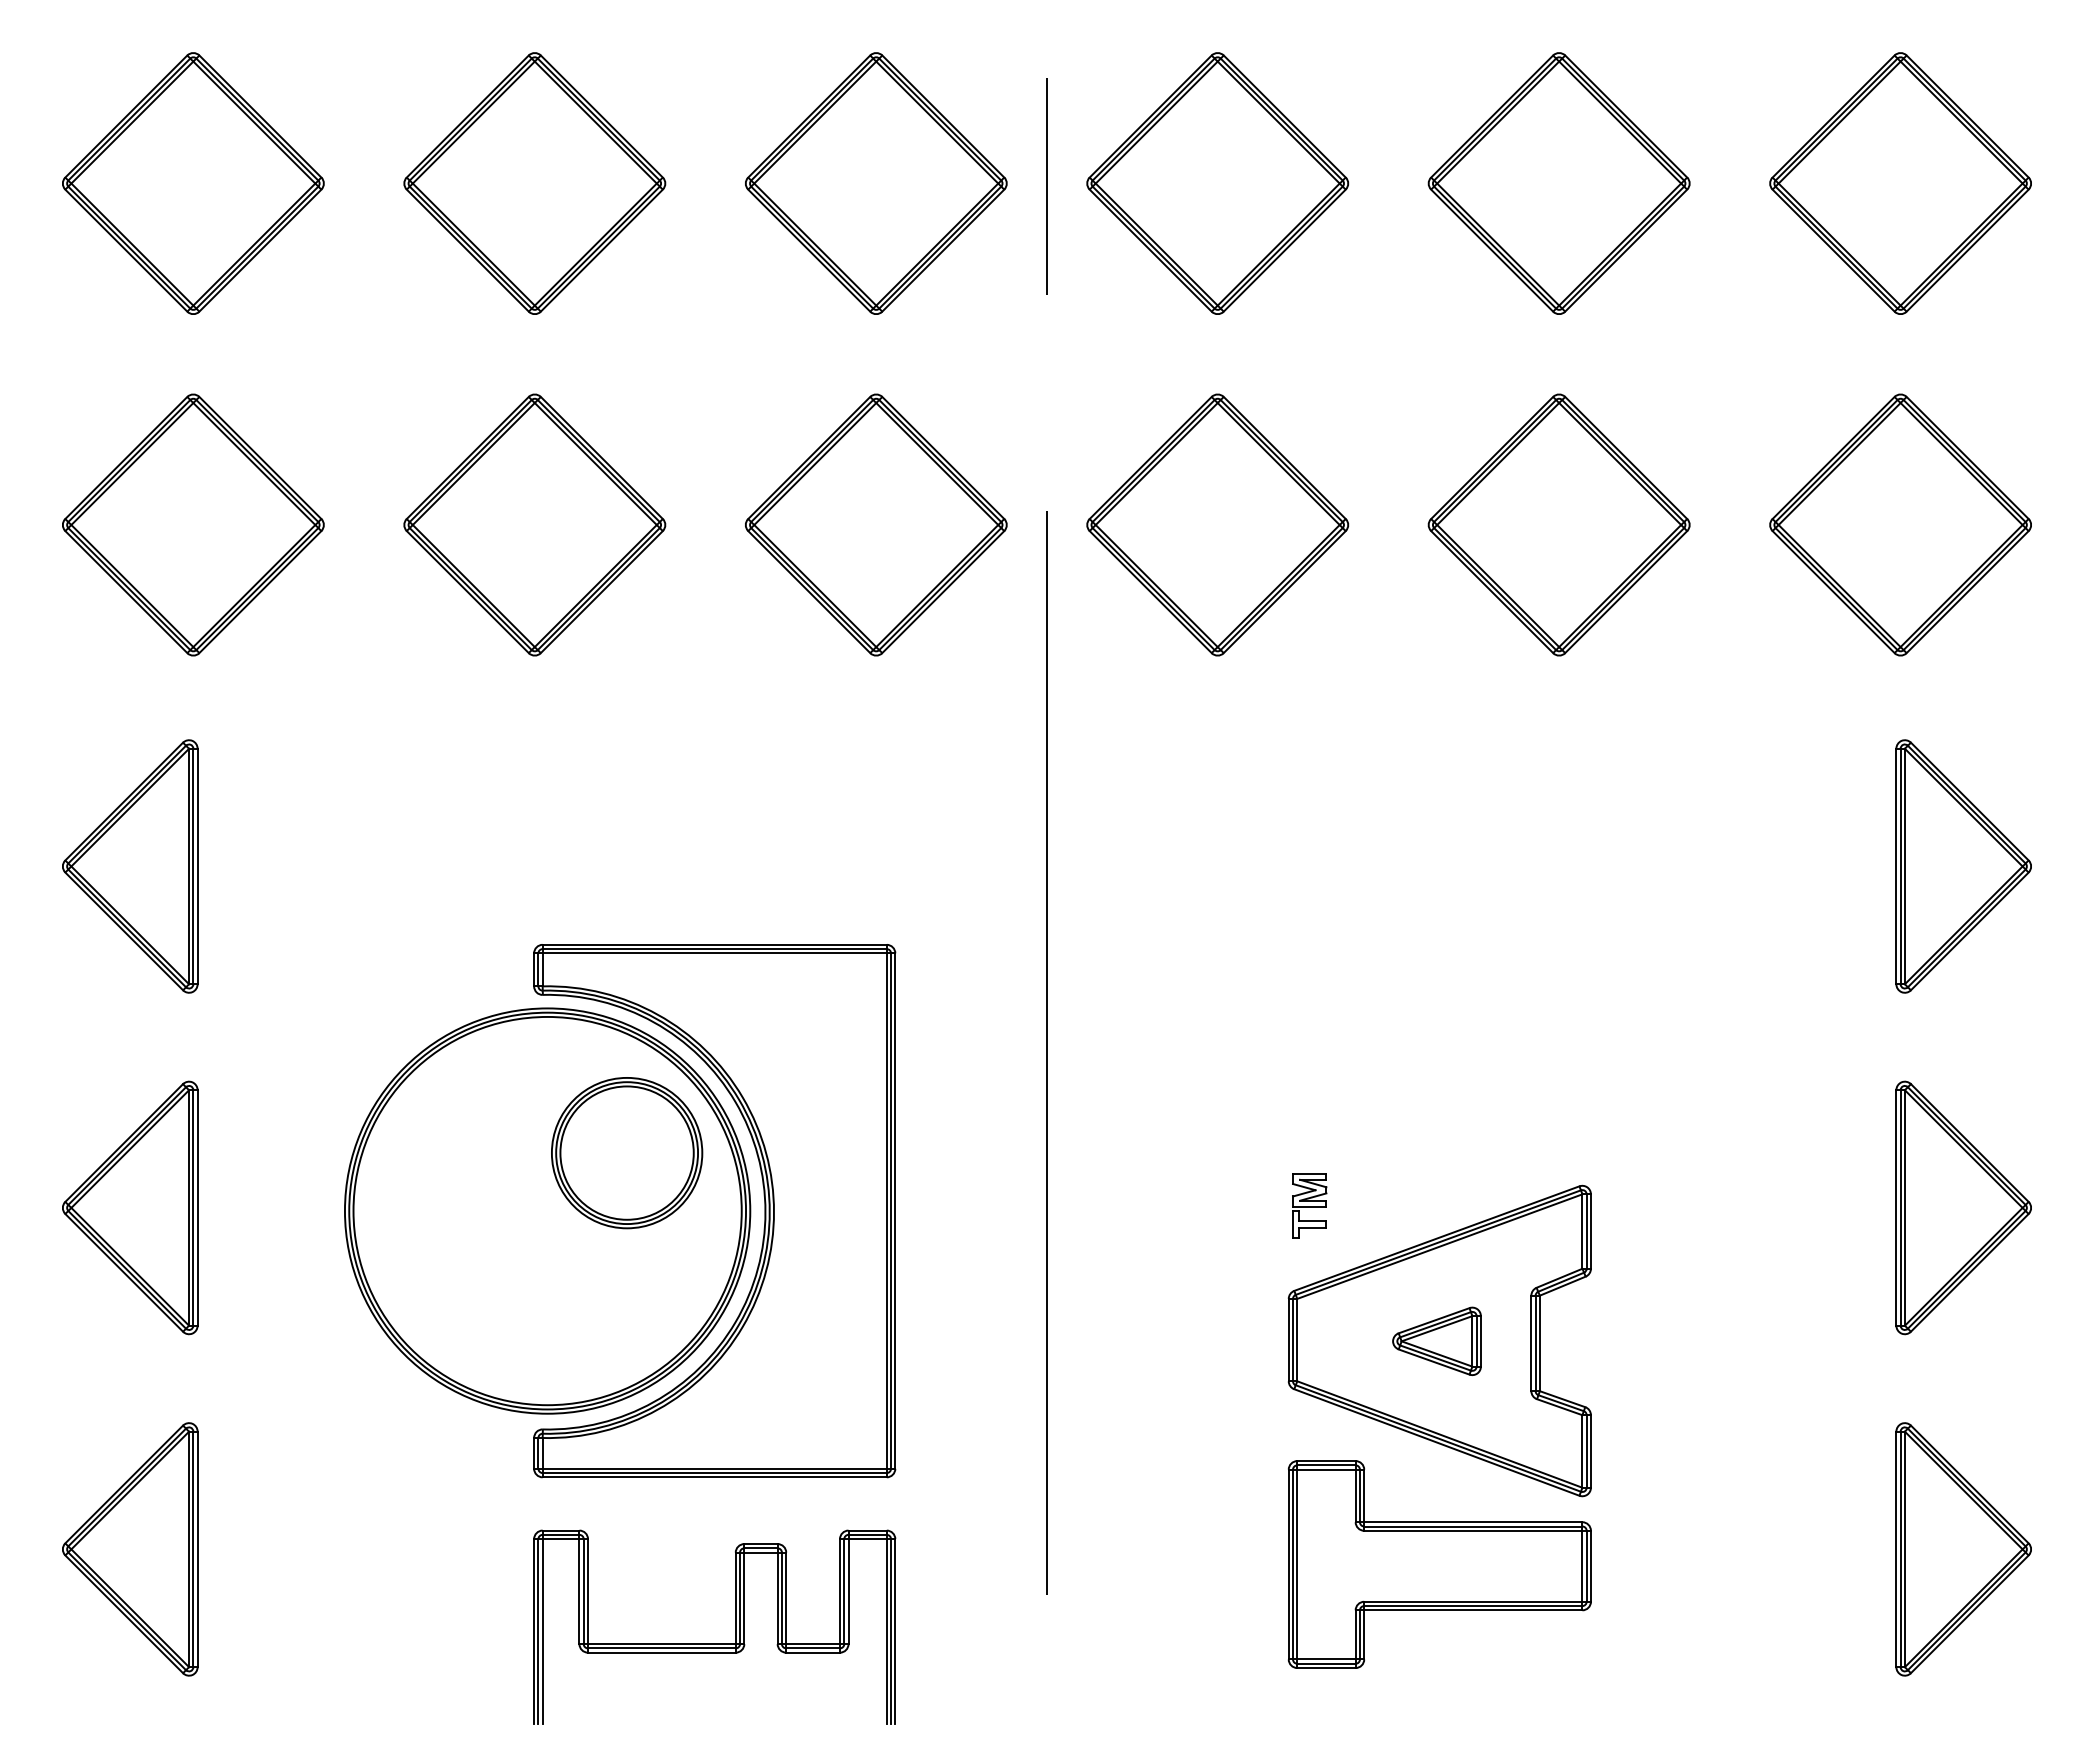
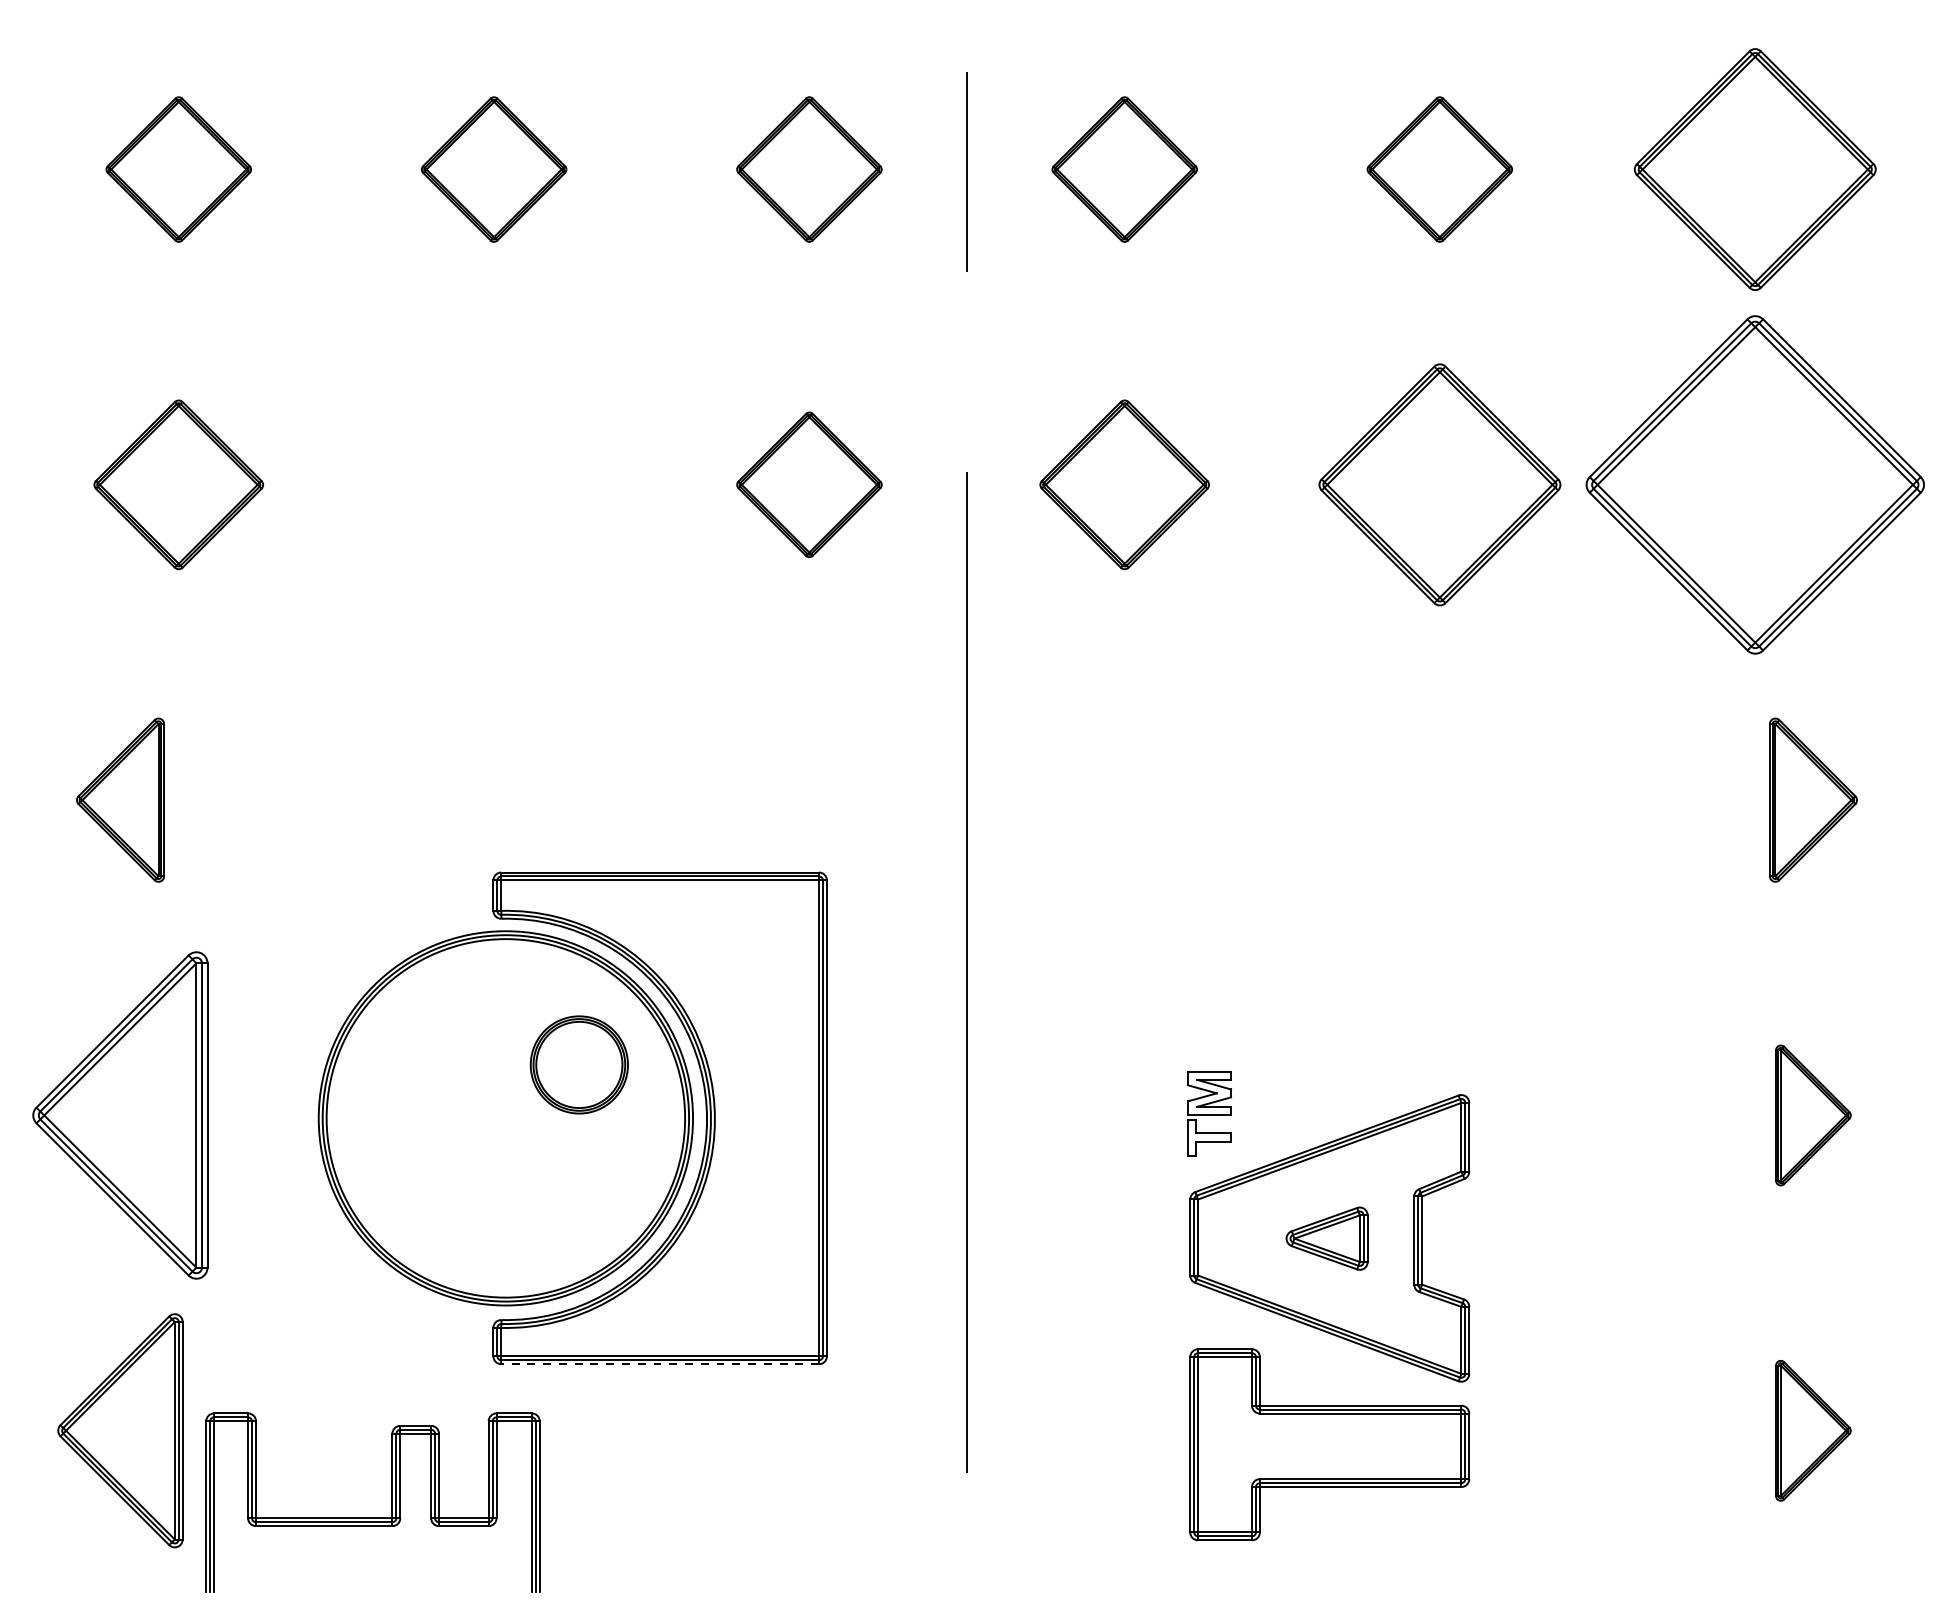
part: (193, 183) -> (178, 169), size x0.6
part: (534, 183) -> (493, 169), size x0.6
part: (876, 183) -> (809, 169), size x0.6
part: (1217, 183) -> (1124, 169), size x0.6
part: (1558, 183) -> (1439, 169), size x0.6
part: (193, 524) -> (178, 484), size x0.7
part: (534, 524) -> (493, 484), removed
part: (876, 524) -> (809, 484), size x0.6
part: (1217, 524) -> (1124, 484), size x0.7
part: (1900, 524) -> (1755, 484), size x1.4
part: (130, 866) -> (120, 800), size x0.7
part: (1963, 866) -> (1813, 800), size x0.7
part: (627, 1153) -> (579, 1065), size x0.7
part: (1309, 1205) -> (1209, 1113), size x1.4
part: (130, 1207) -> (120, 1115), size x1.4
part: (1963, 1207) -> (1813, 1115), size x0.6
line: (714, 1477) -> (659, 1364), solid -> dashed
part: (1963, 1549) -> (1813, 1430), size x0.6
part: (714, 1643) -> (372, 1517), moved

